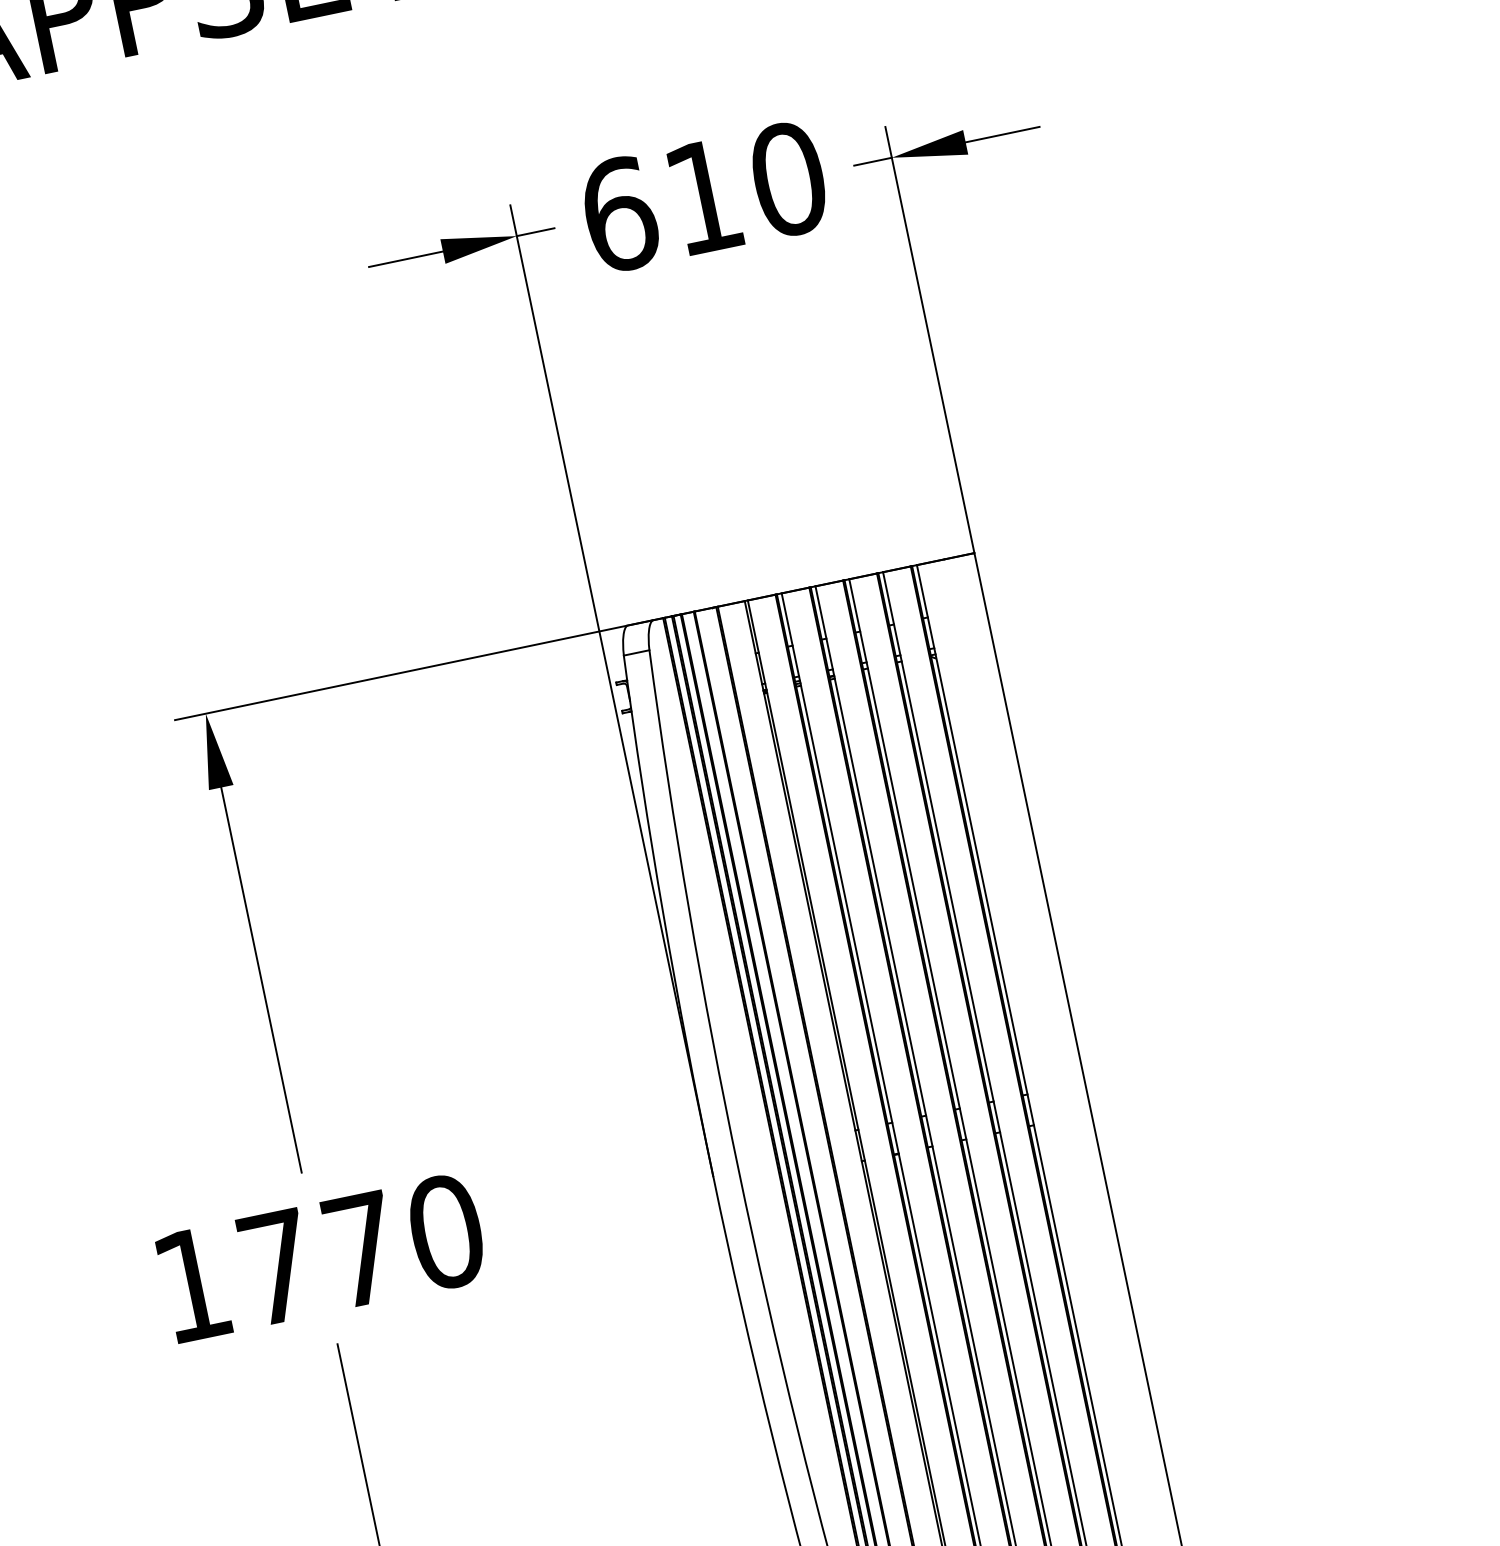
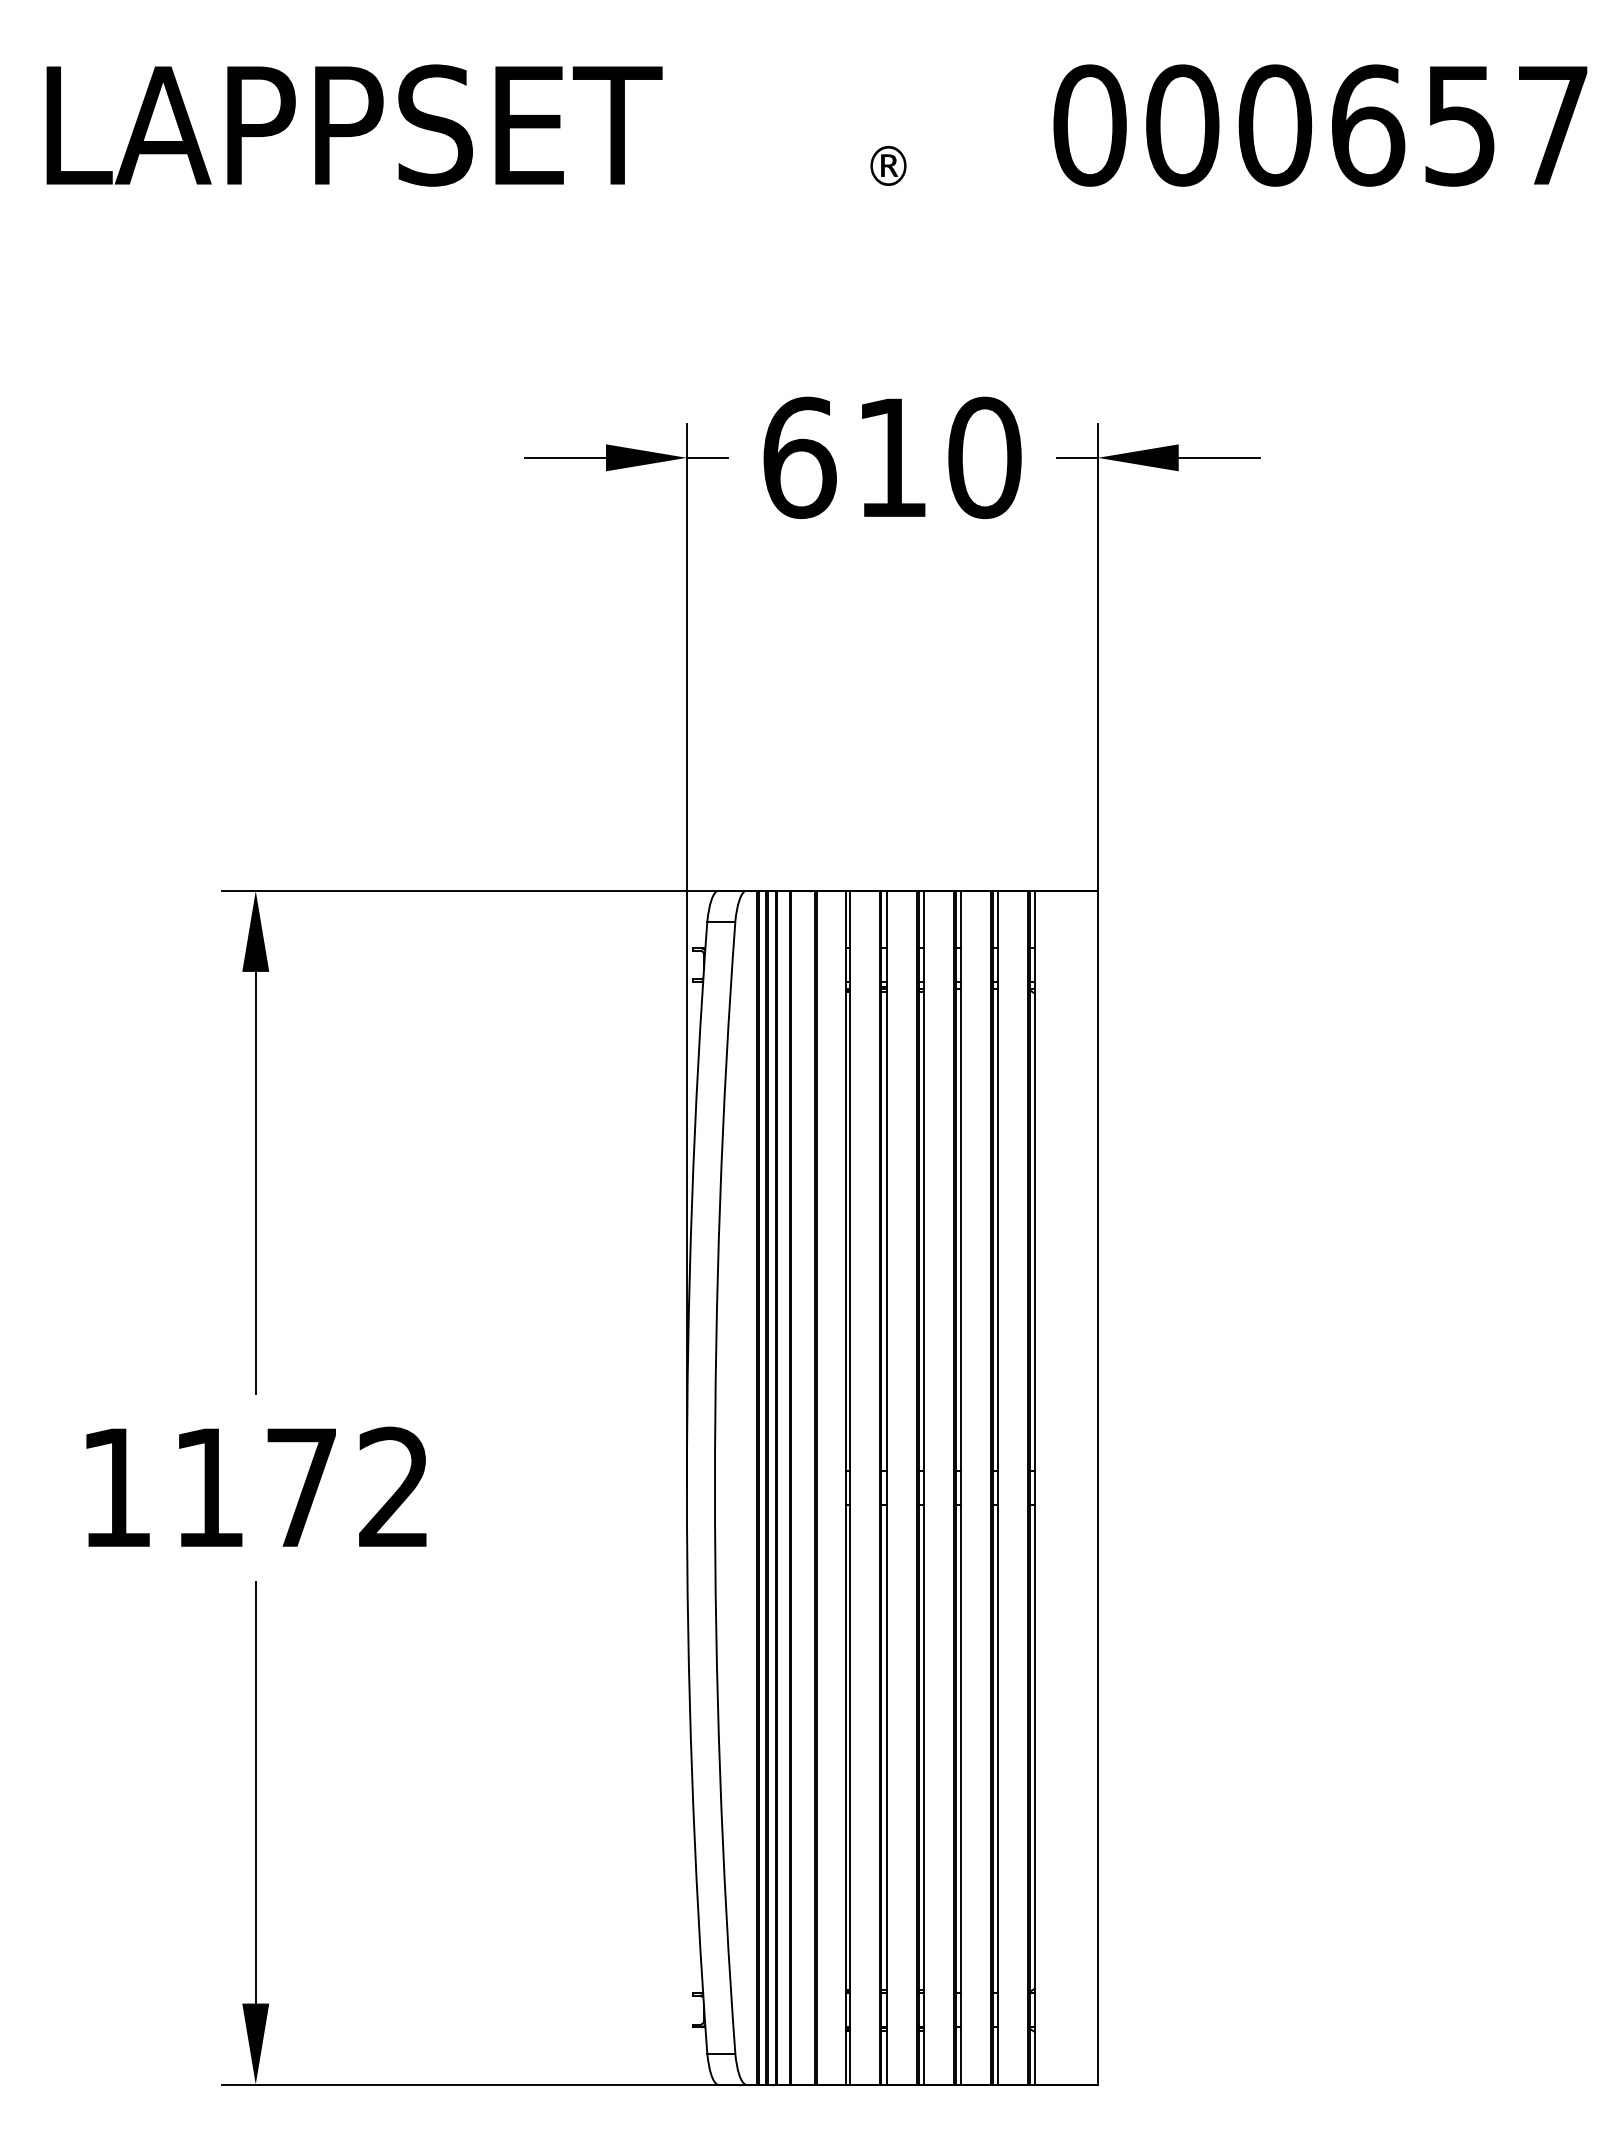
text: (363, 1249) -> (303, 1487), 1770 -> 1172

